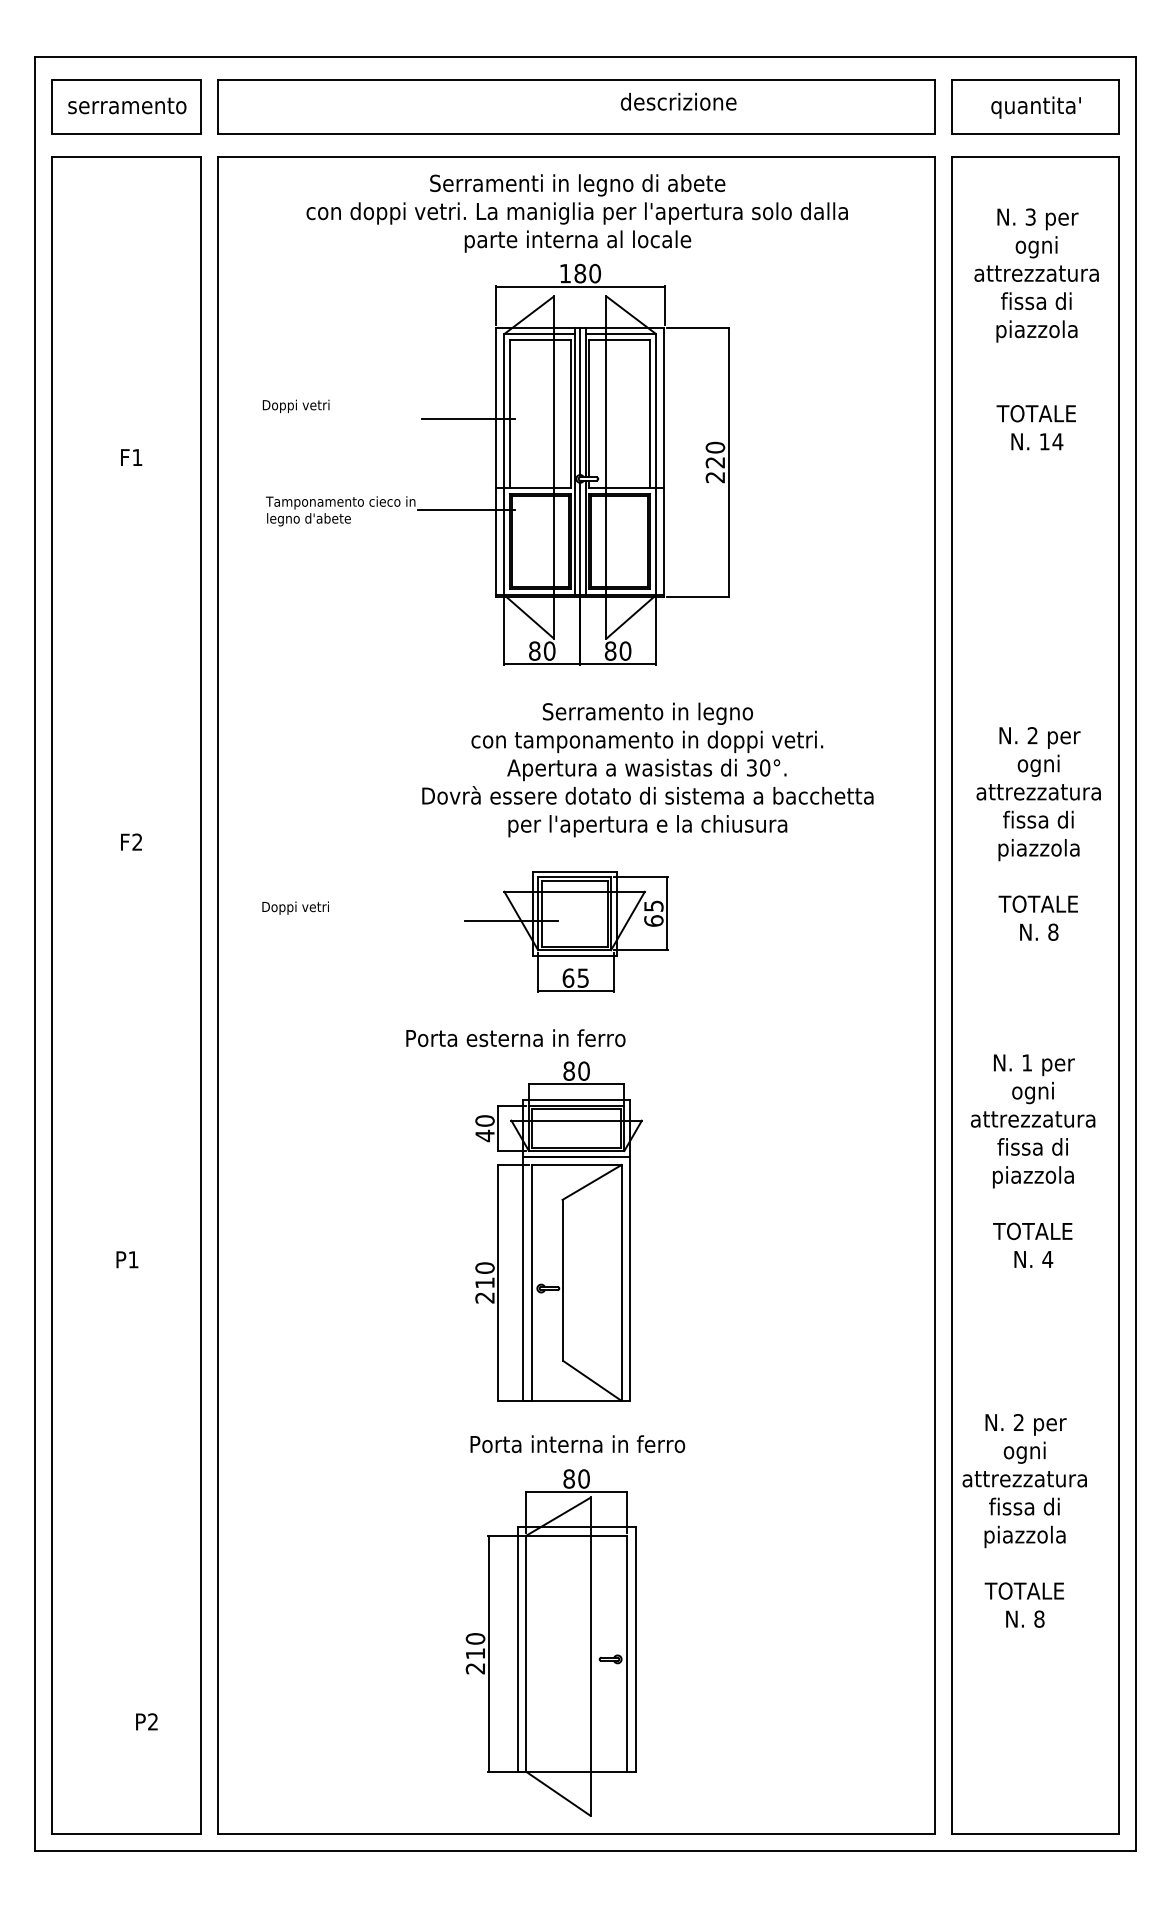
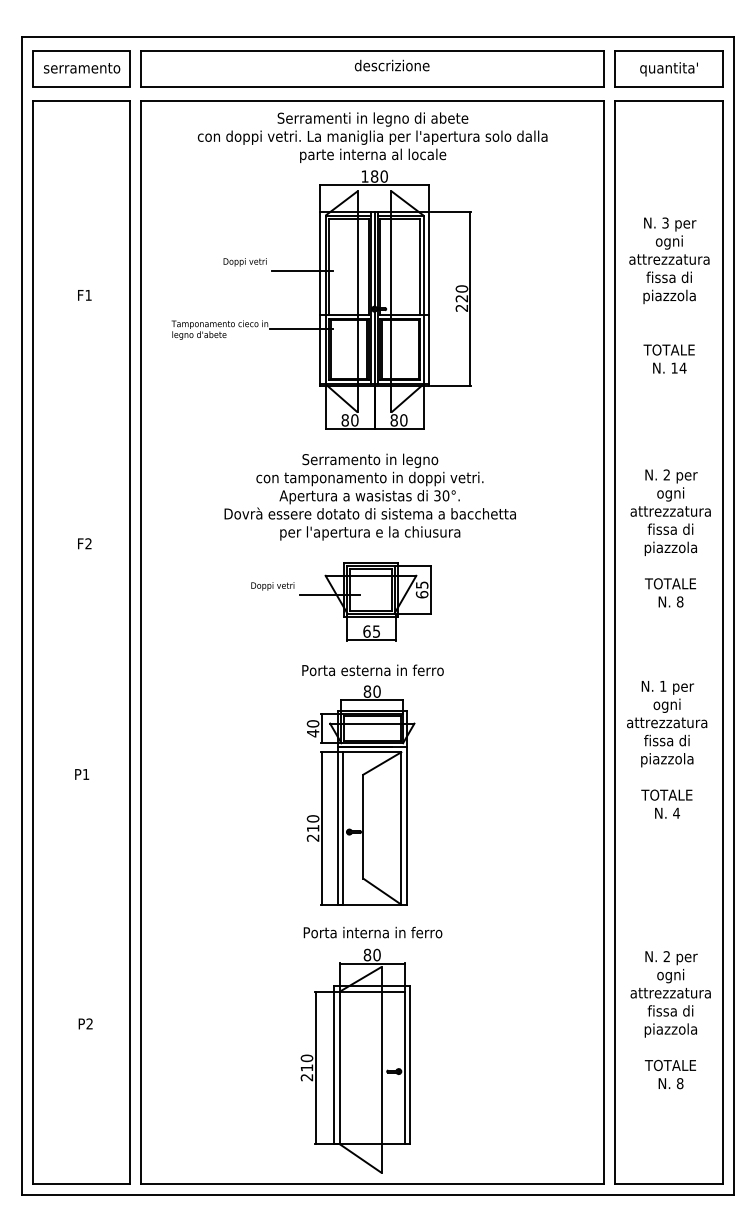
text: (677, 101) -> (391, 65), moved
text: (1036, 329) -> (669, 295), moved
text: (295, 406) -> (244, 262), moved
text: (646, 768) -> (369, 496), moved
text: (295, 908) -> (272, 586), moved
text: (515, 1038) -> (372, 670), moved
text: (127, 1259) -> (82, 774), moved
text: (1024, 1521) -> (670, 1020), moved
text: (146, 1721) -> (85, 1023), moved

